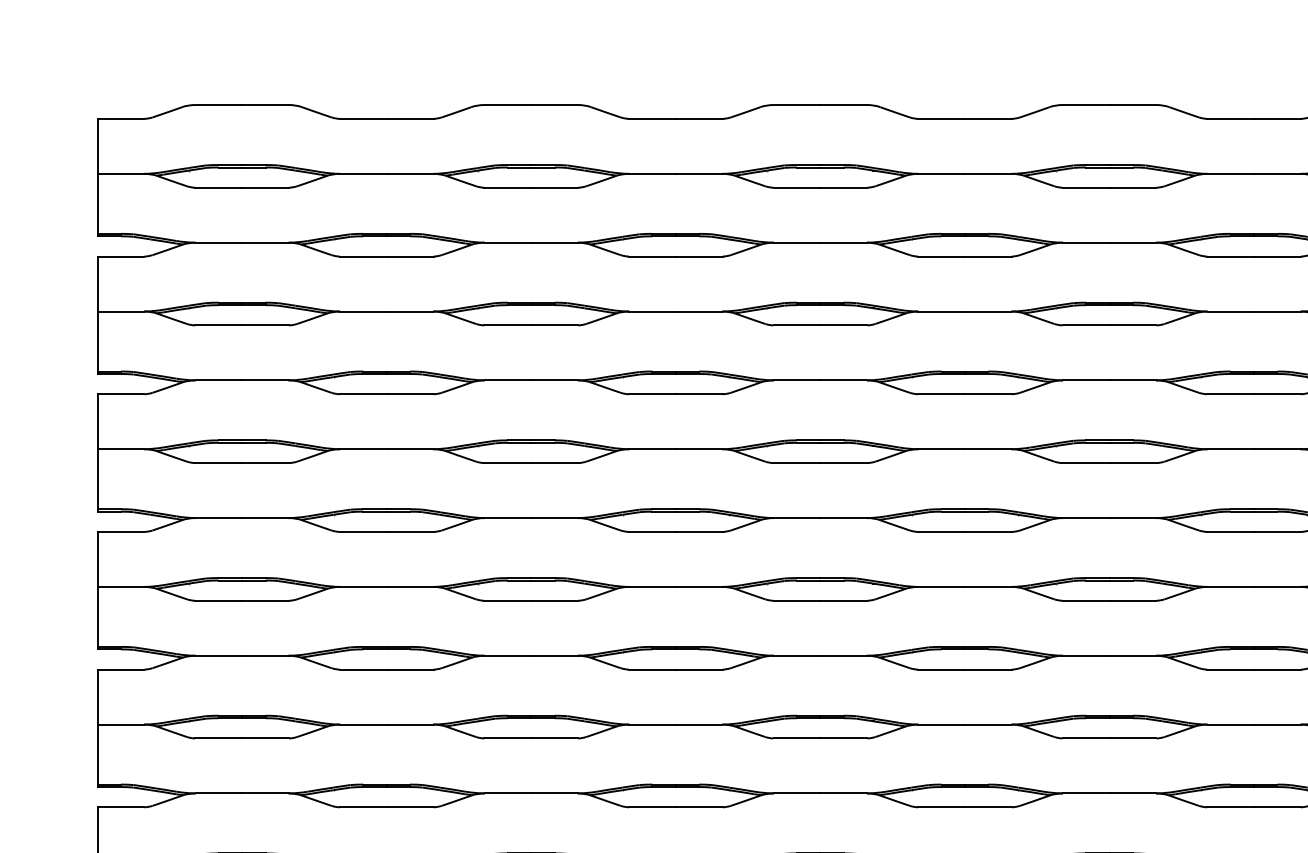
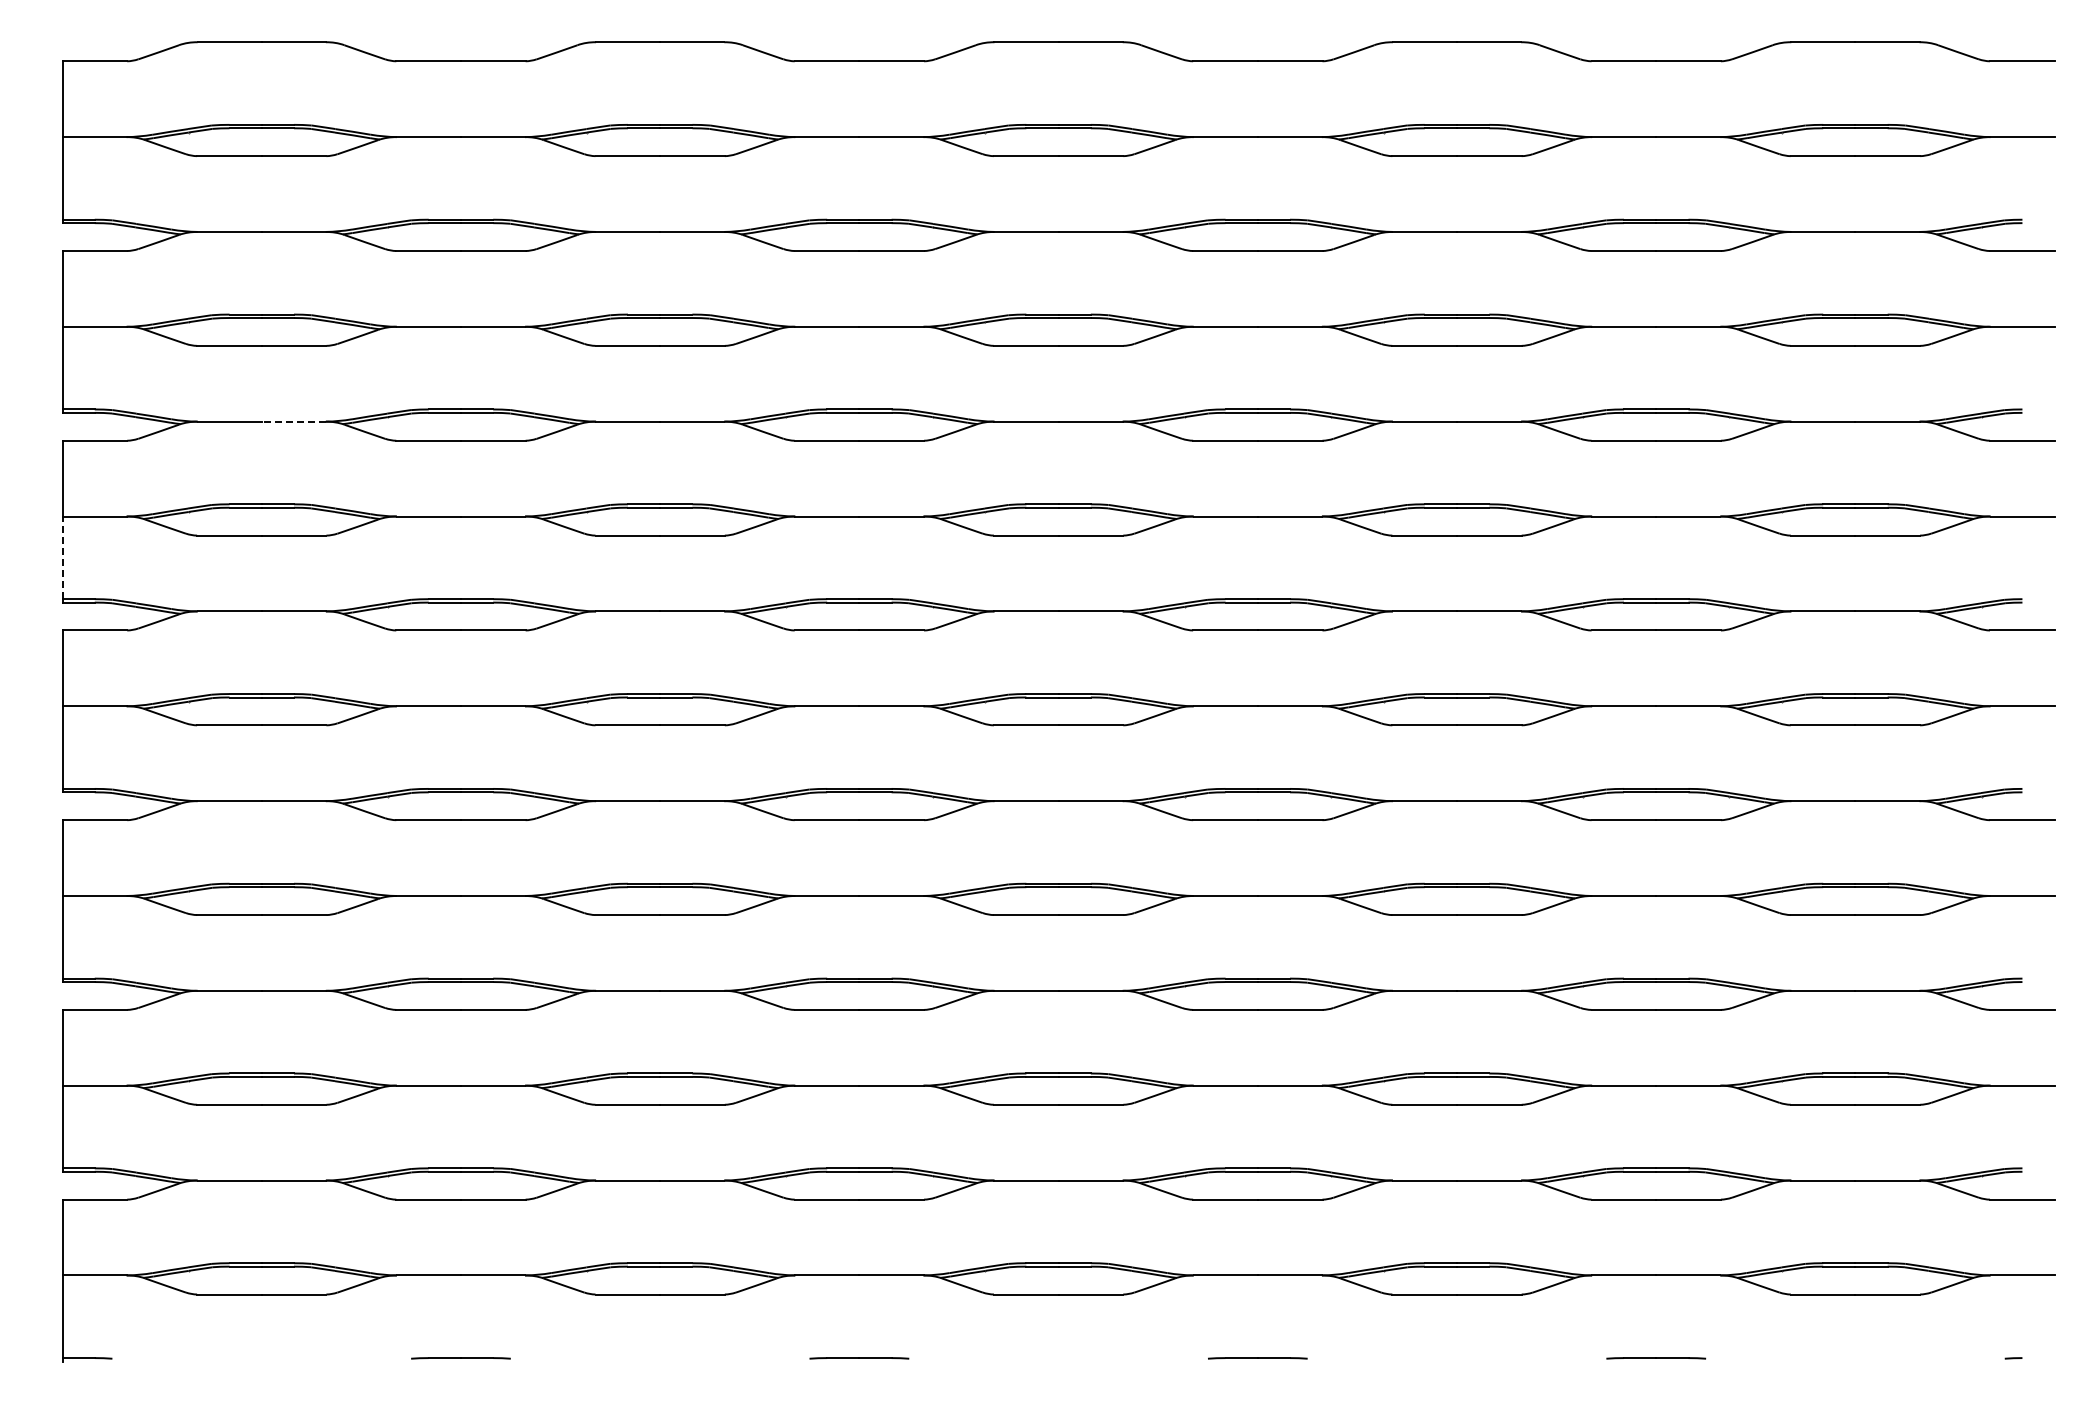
line: (265, 380) -> (293, 421), solid -> dashed
line: (97, 478) -> (62, 557), solid -> dashed

